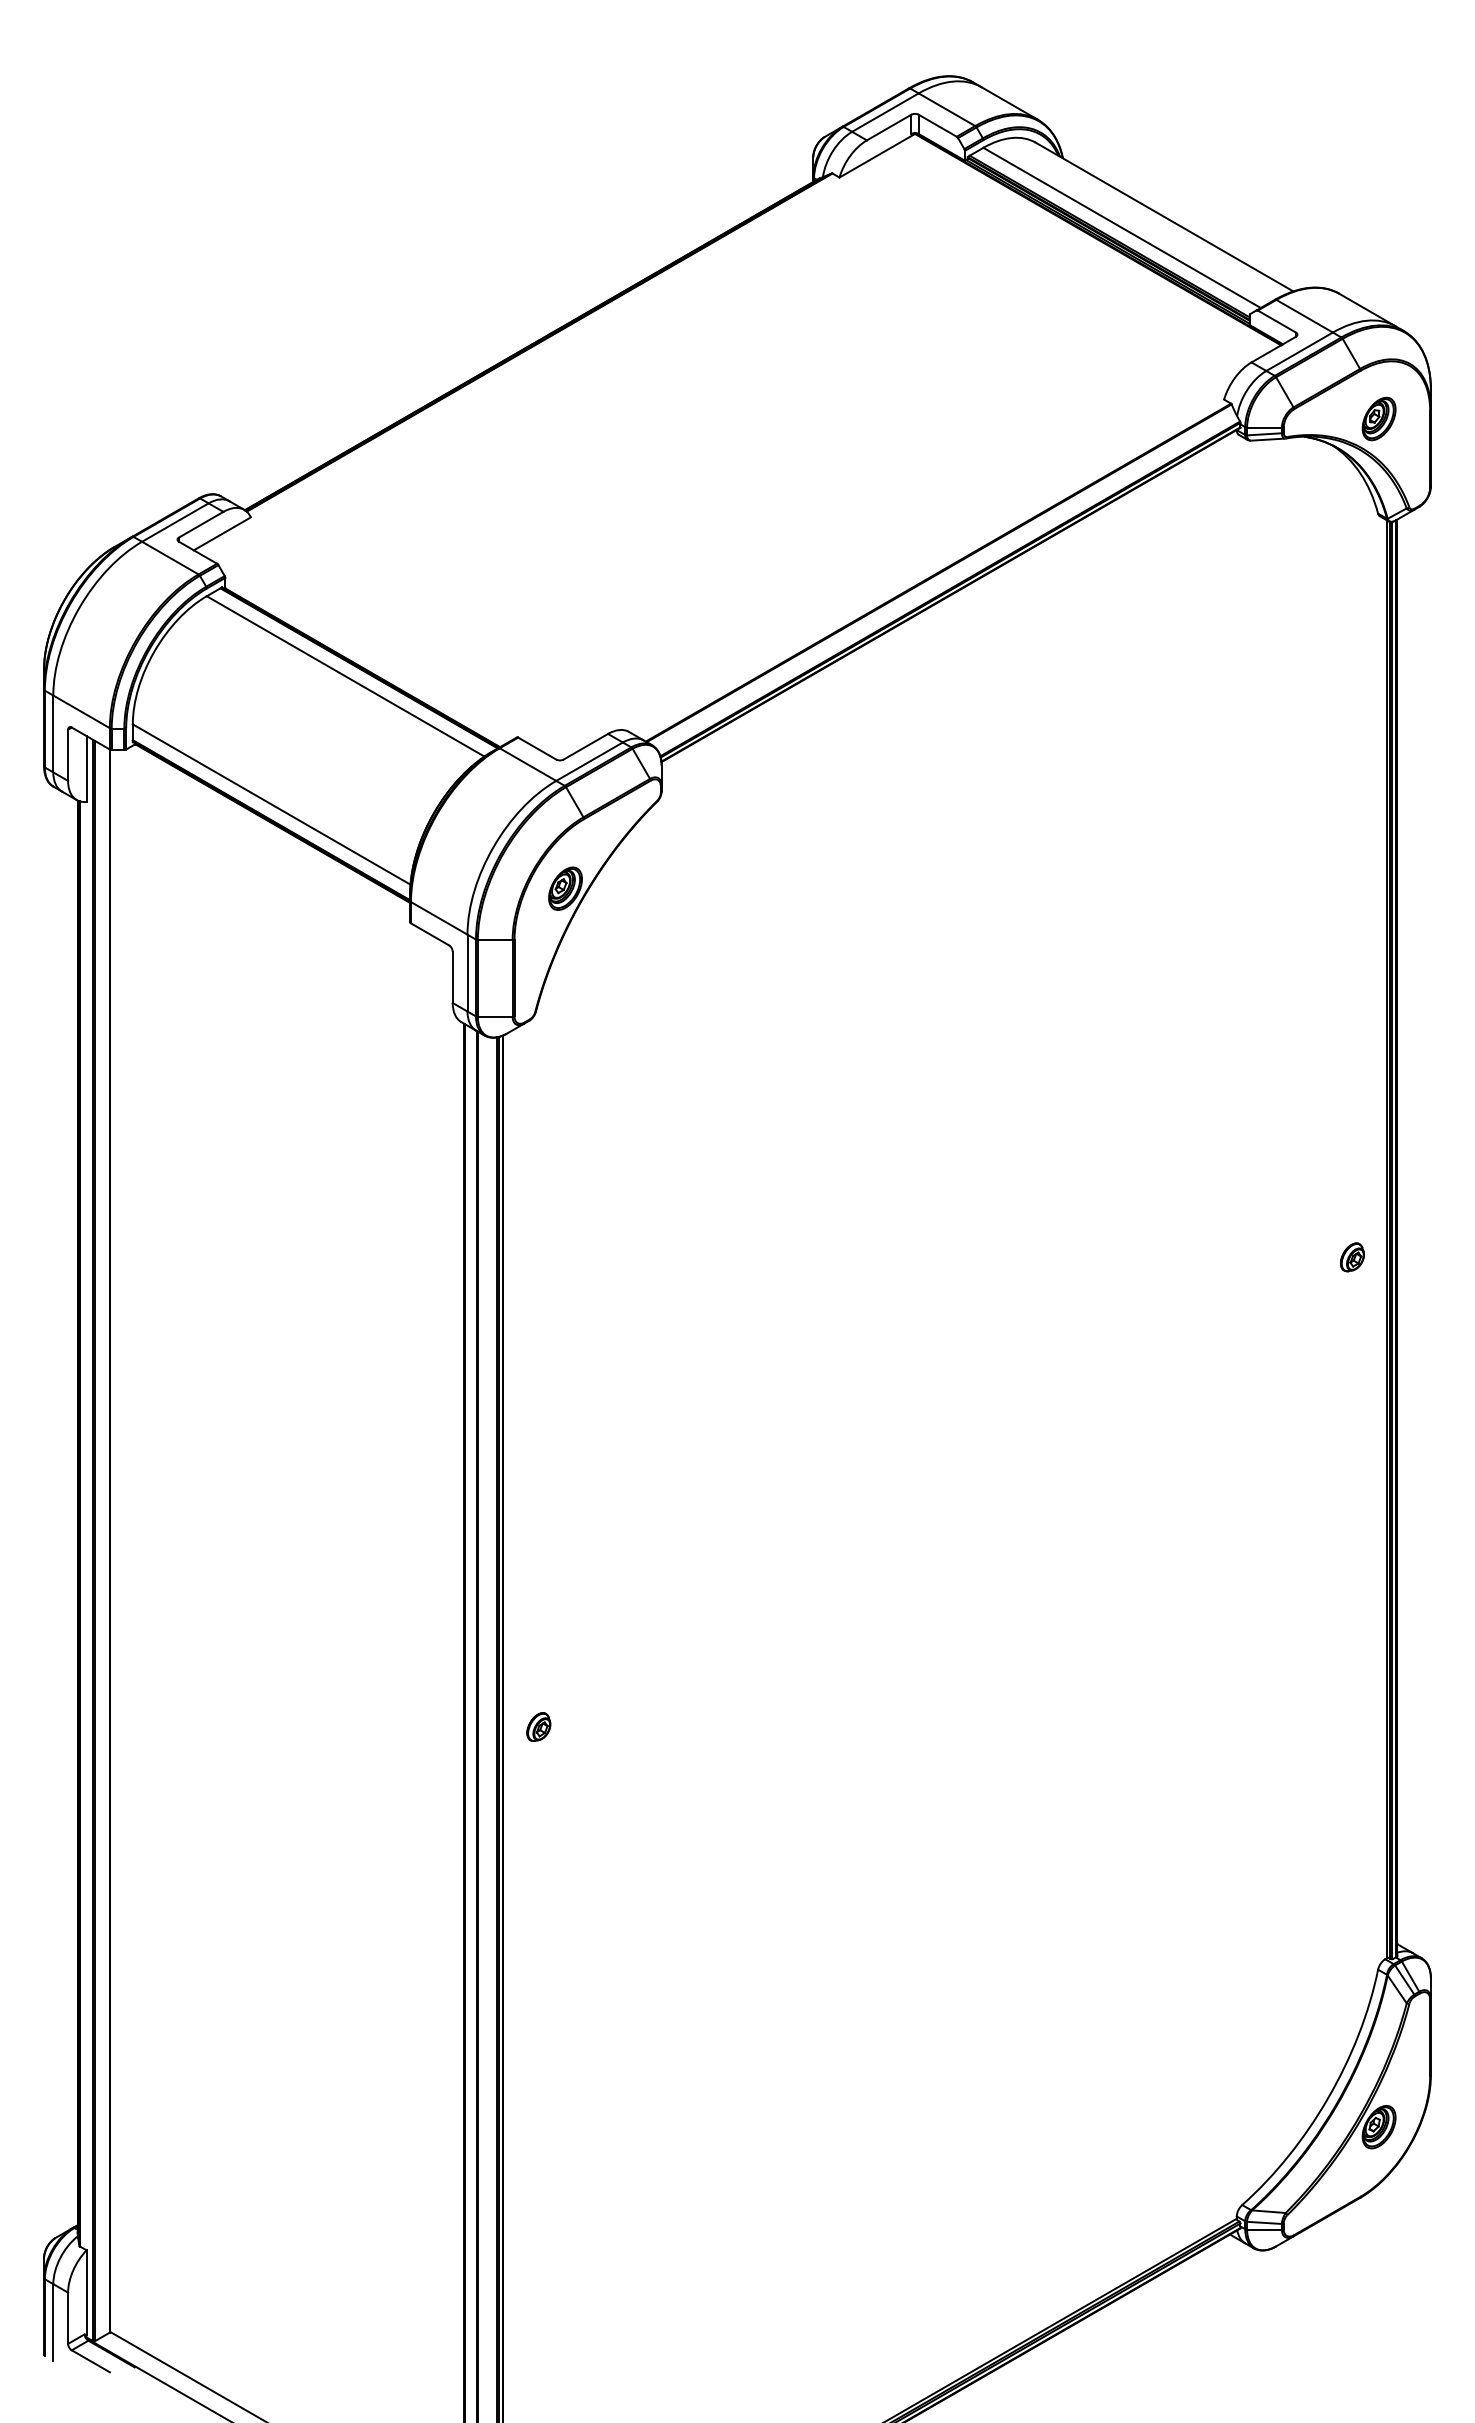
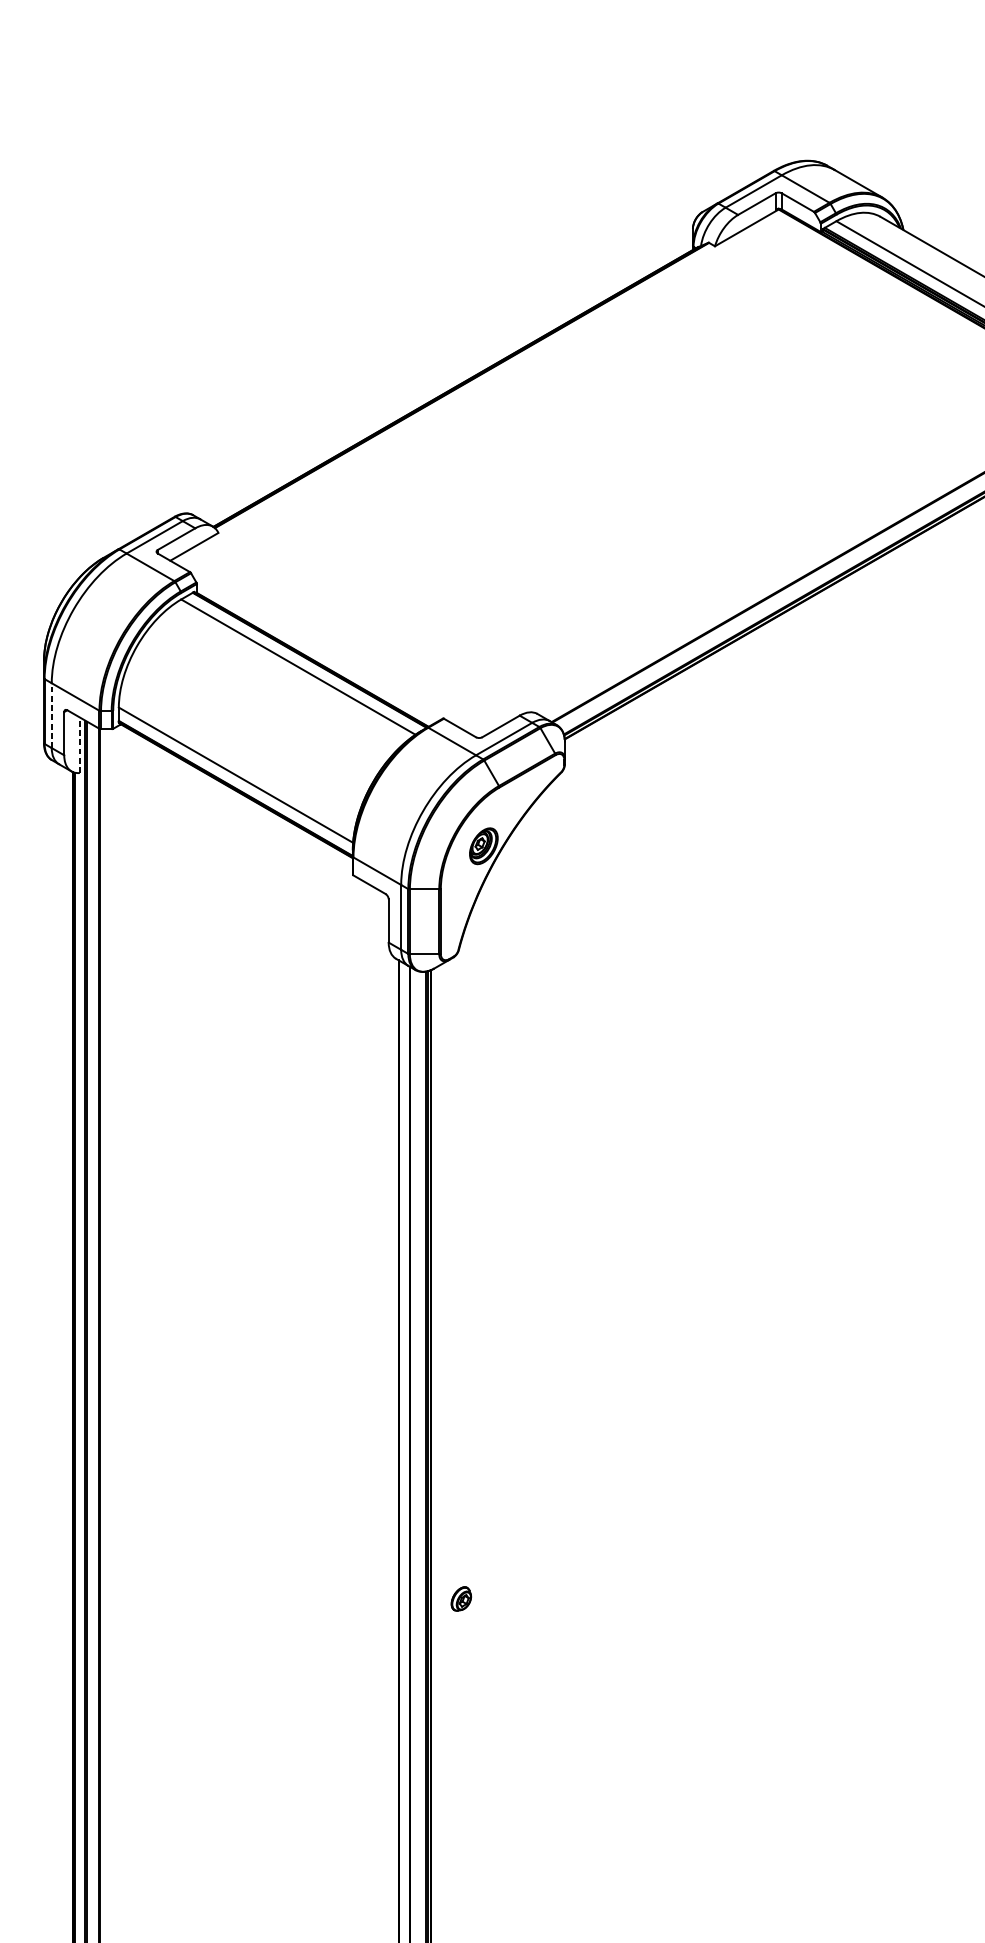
line: (53, 733) -> (51, 715), solid -> dashed
line: (86, 769) -> (79, 745), solid -> dashed
part: (538, 1726) -> (461, 1598), moved

